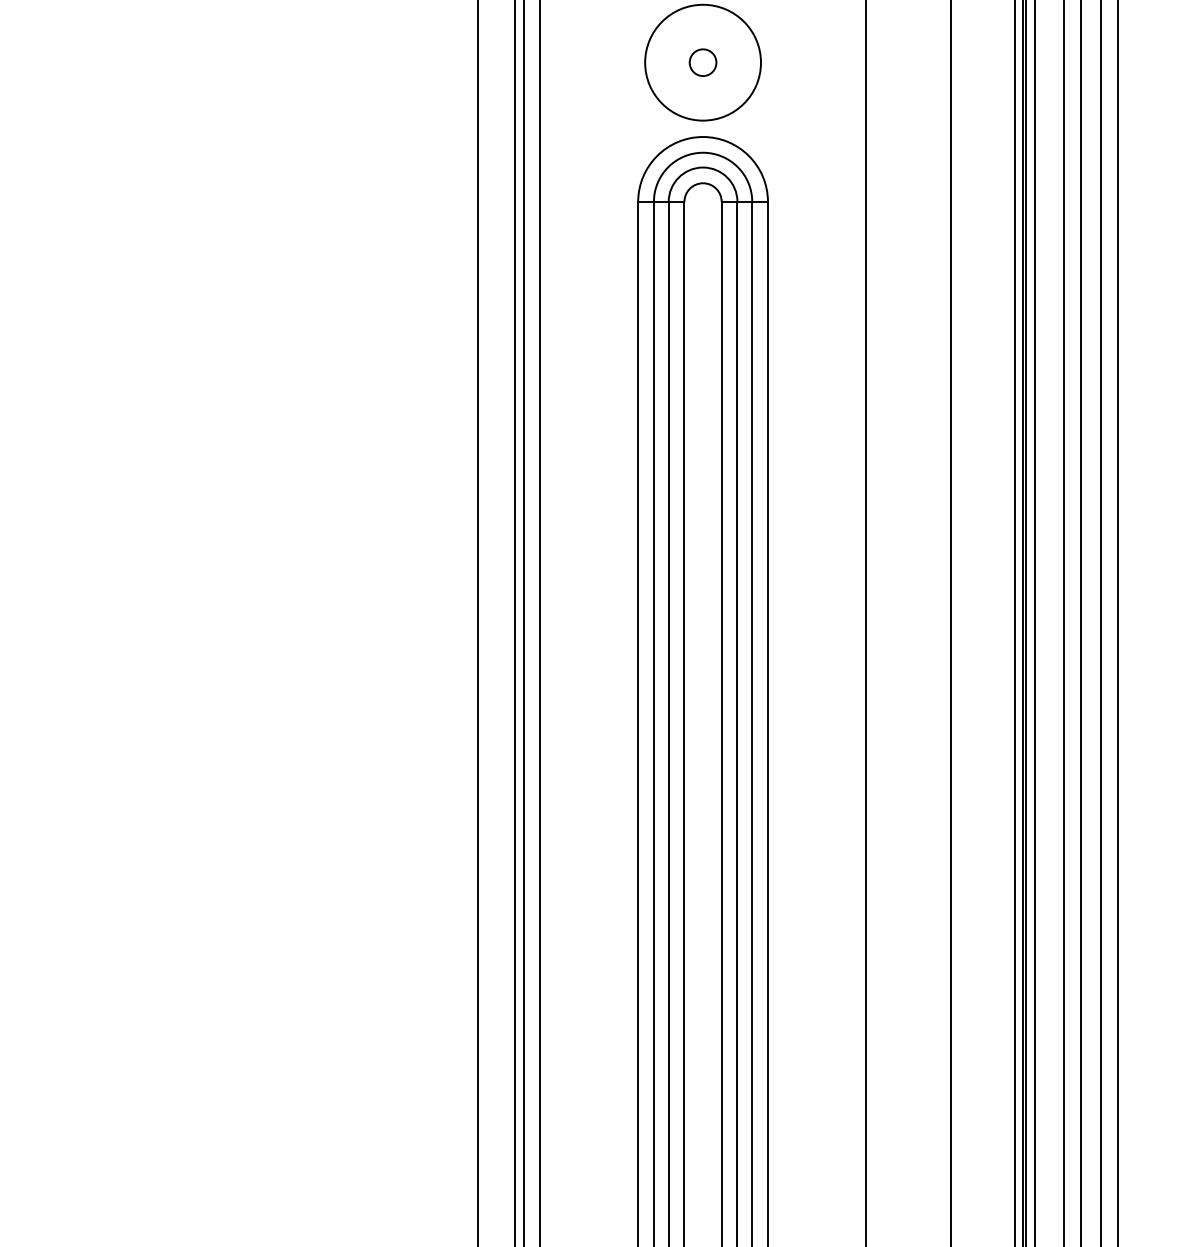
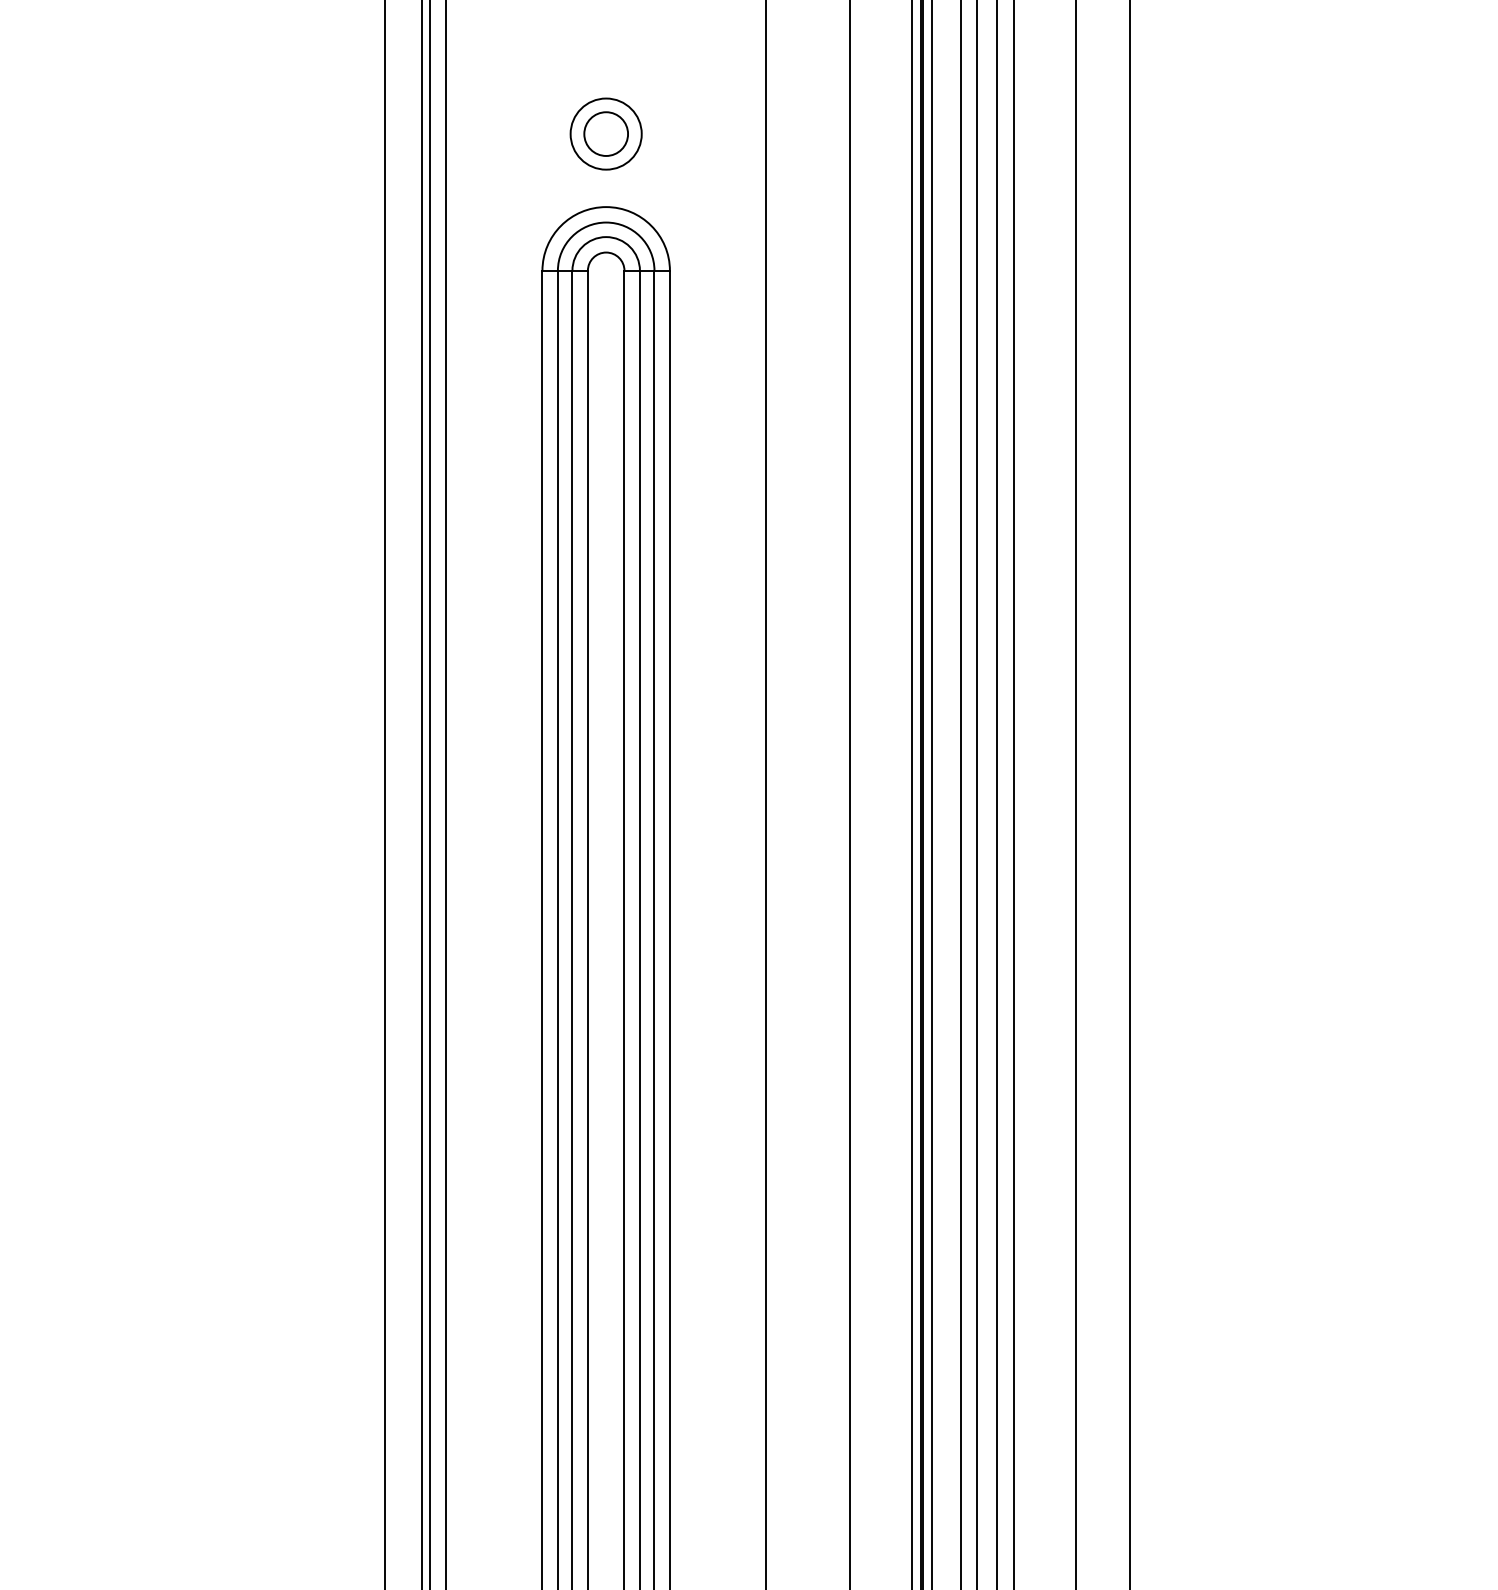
circle: (702, 62) -> (605, 133), size x0.62
circle: (703, 62) -> (606, 133), size x1.67

